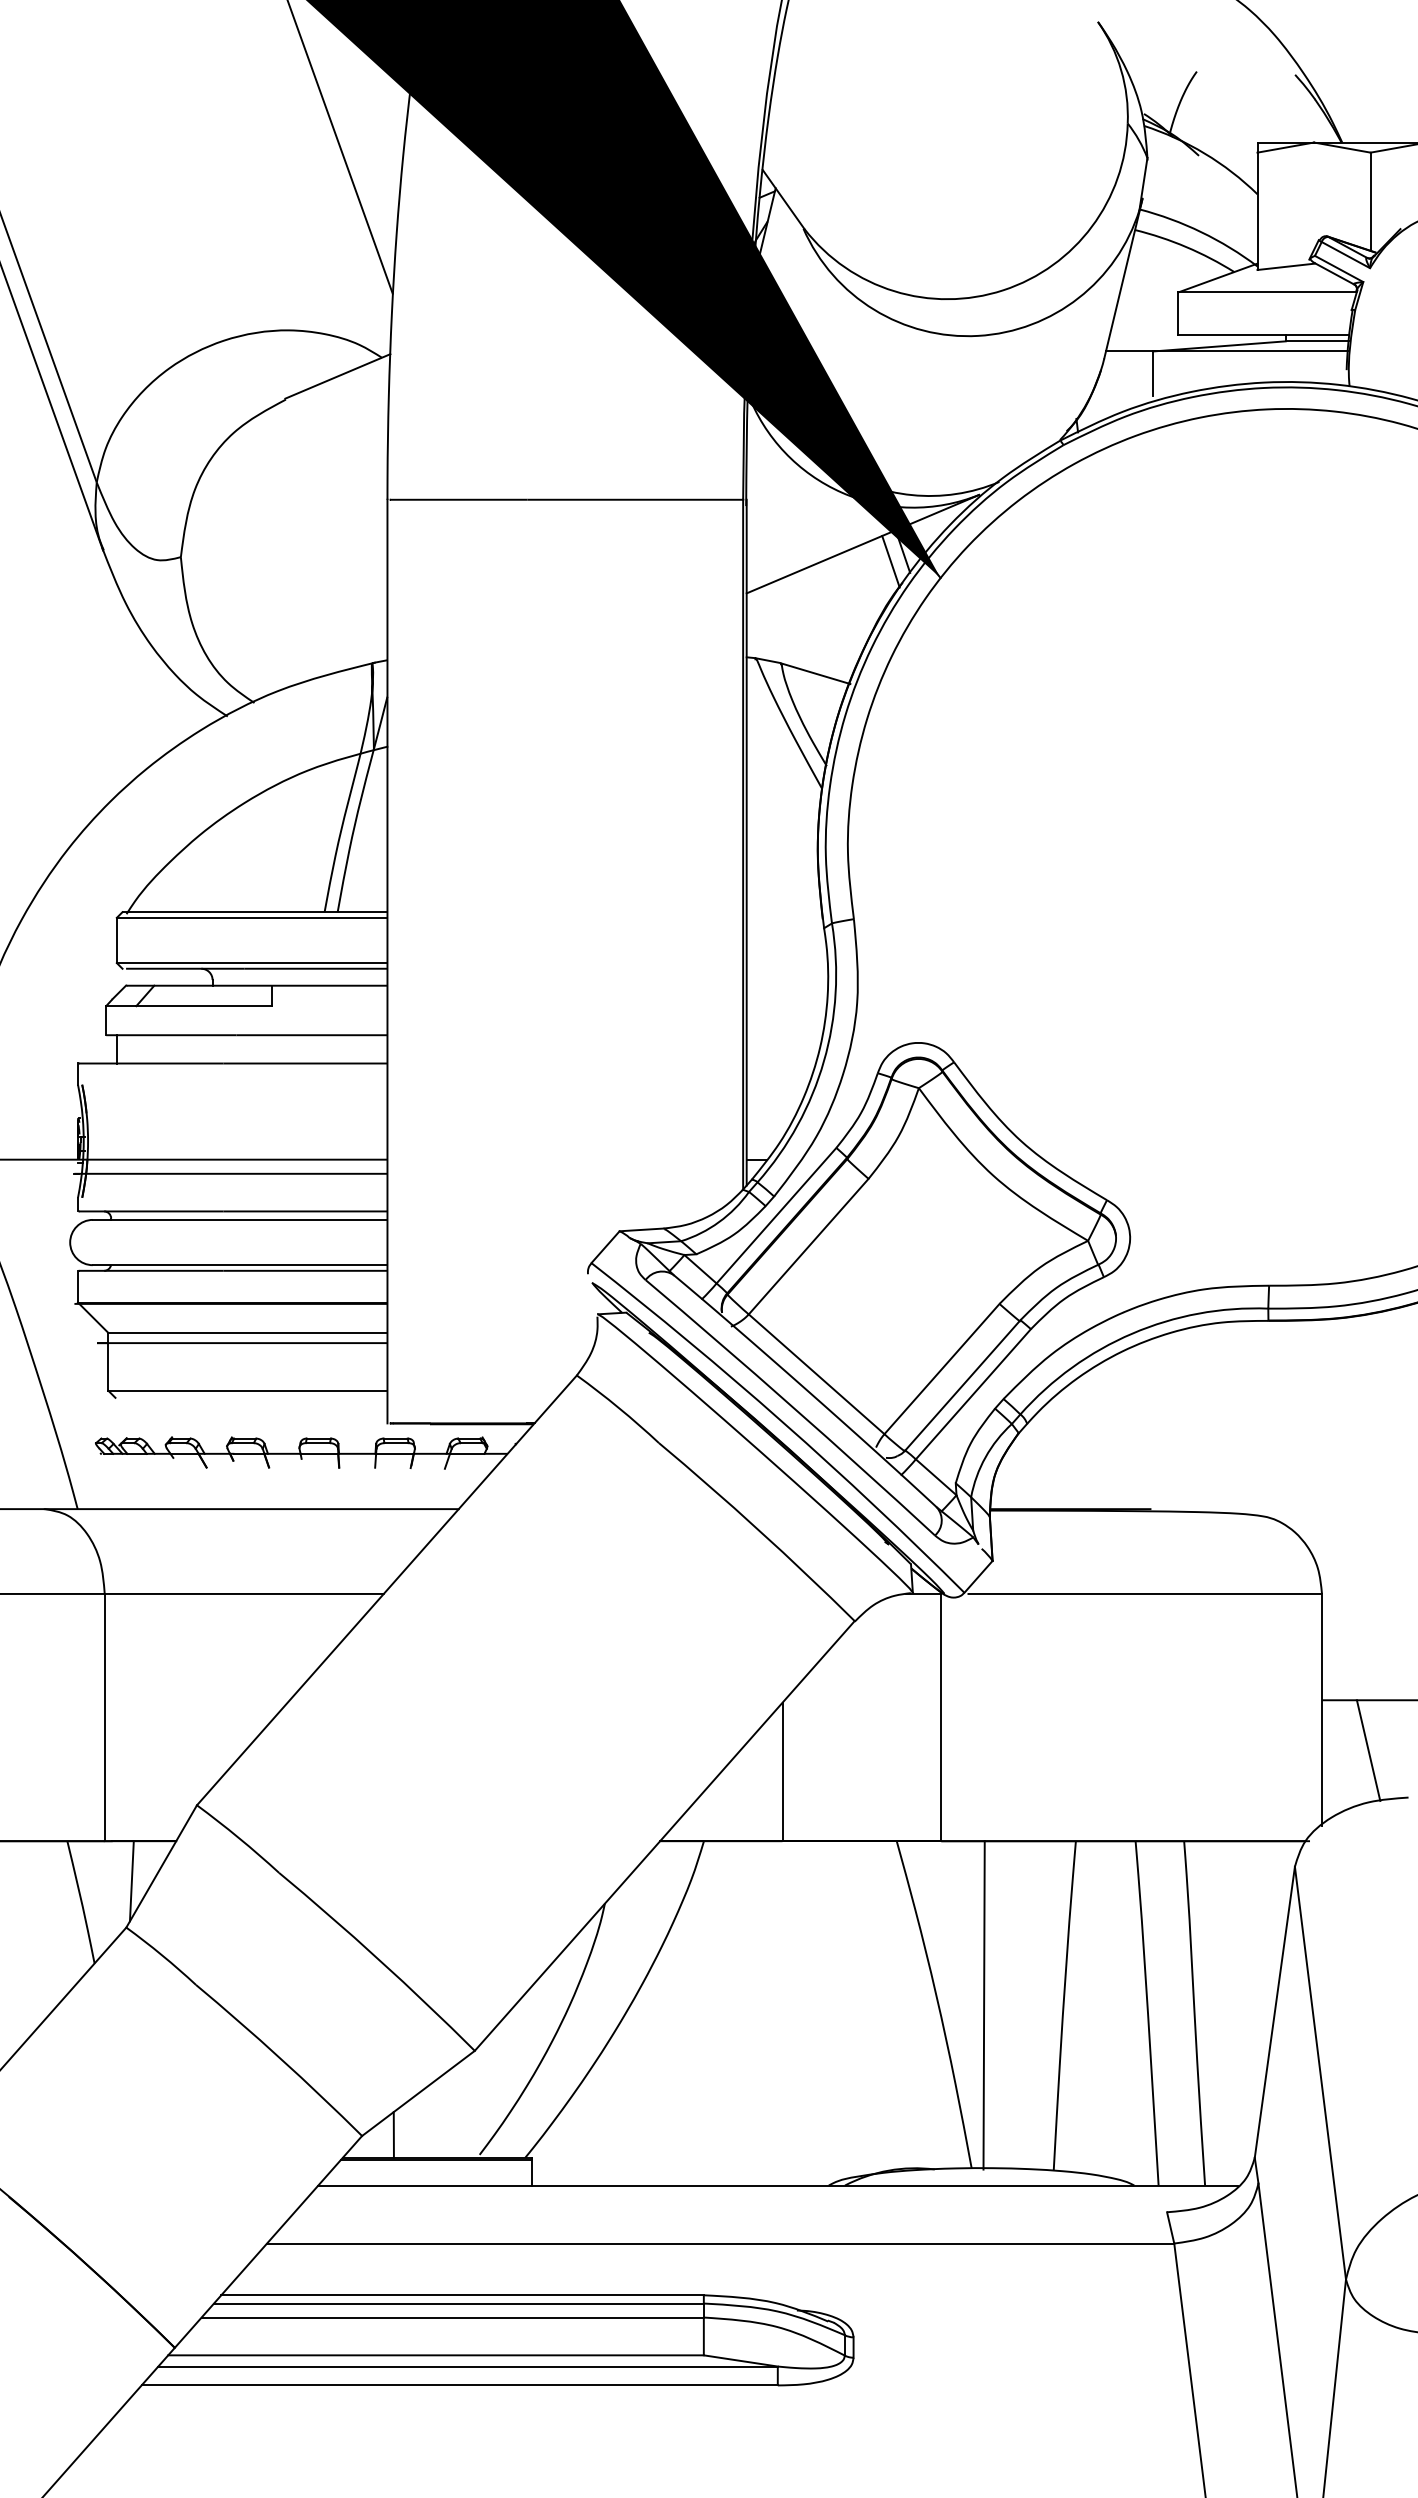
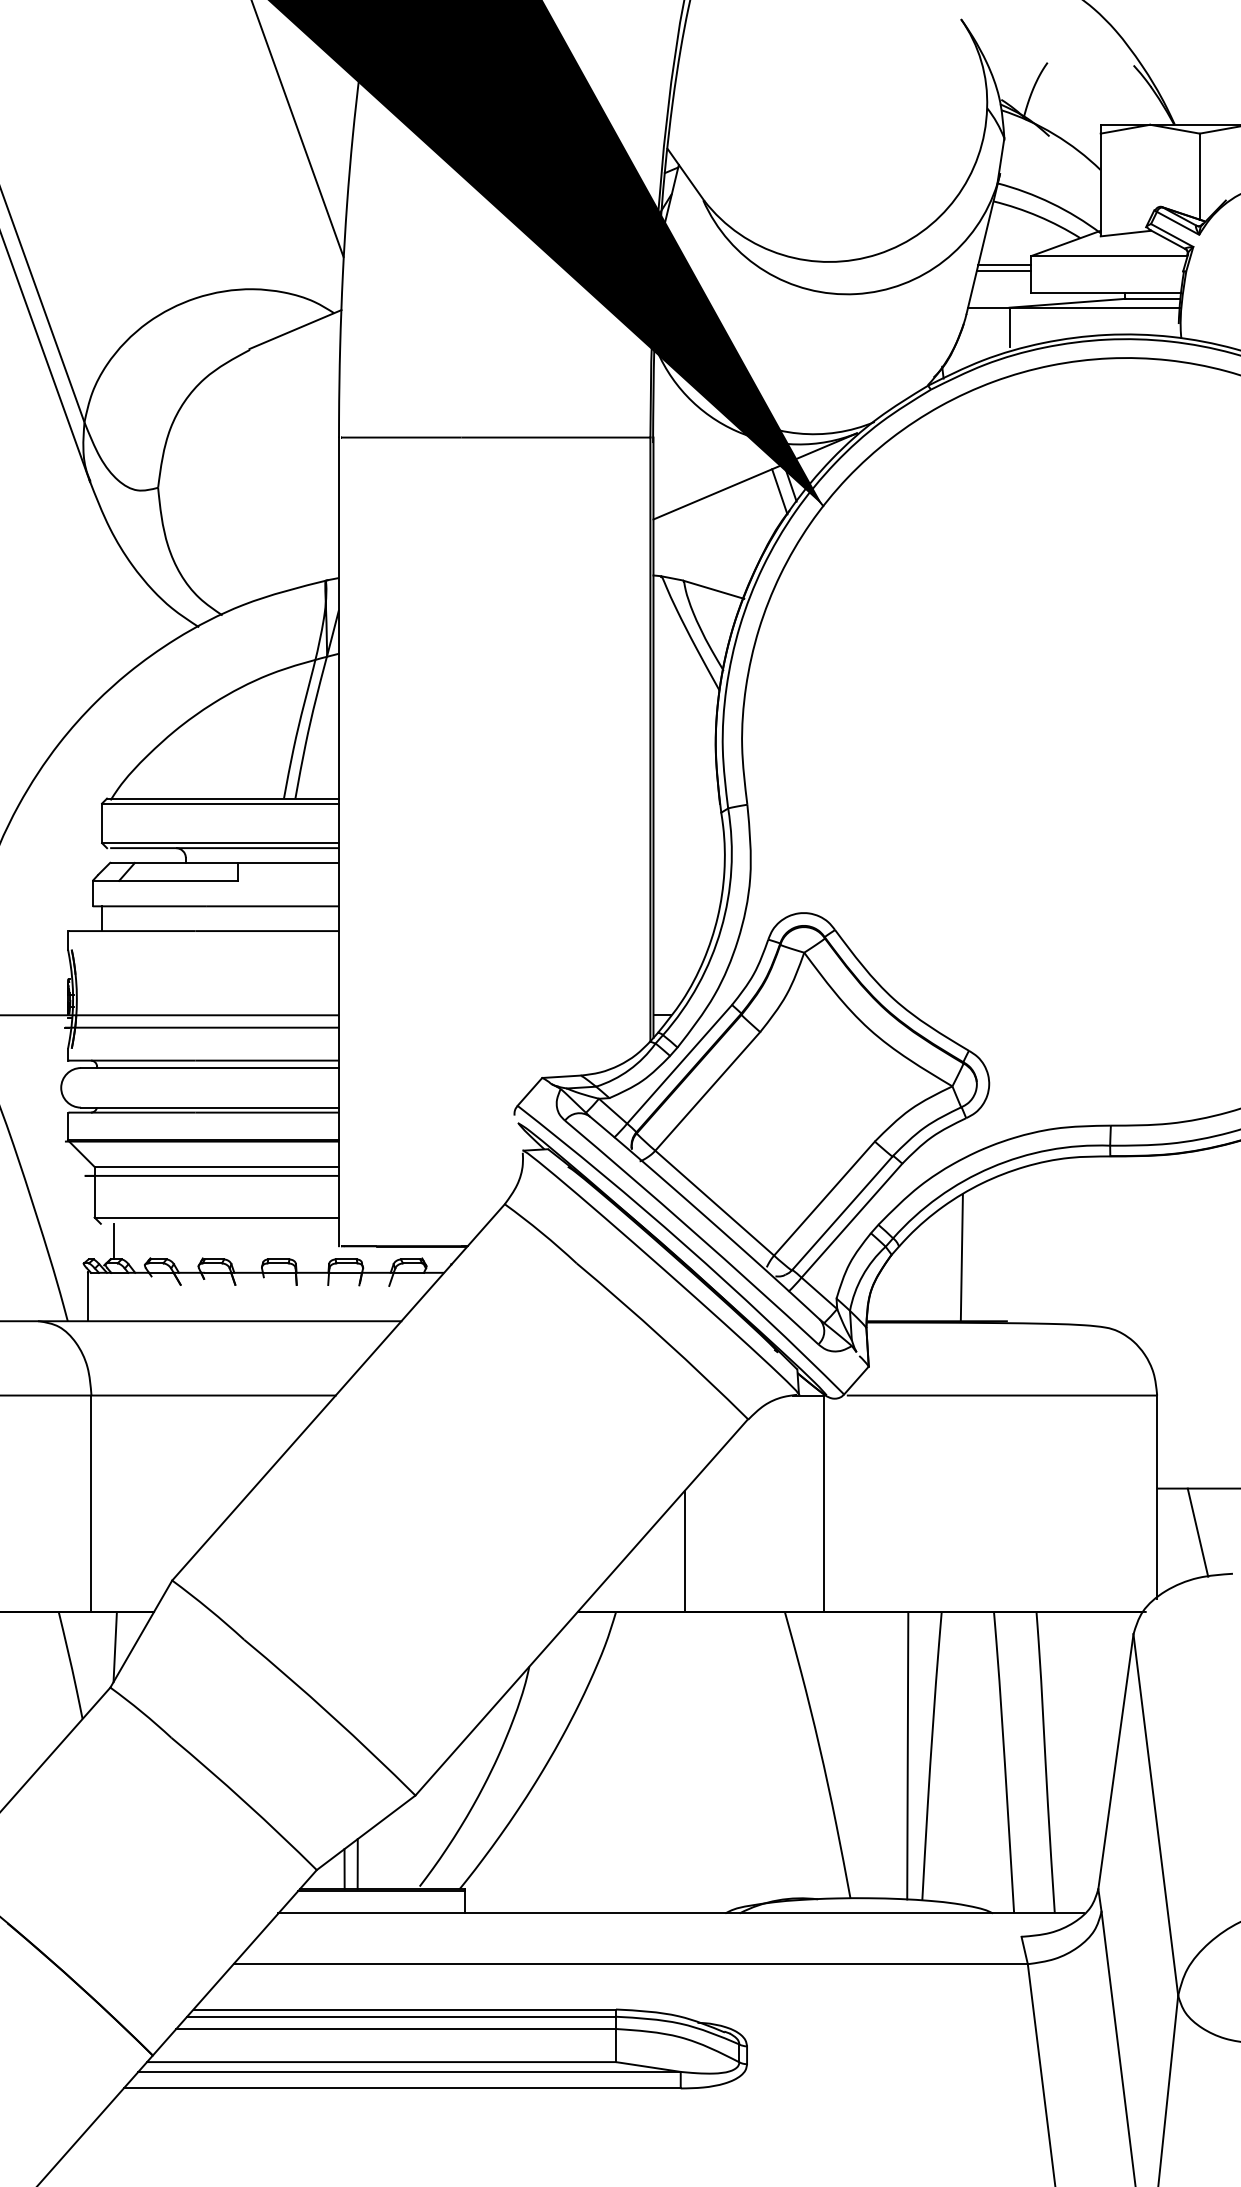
line: (1147, 302) -> (1004, 264), added
line: (1147, 309) -> (1004, 270), added
line: (131, 1417) -> (114, 1241), added
line: (1098, 1436) -> (961, 1257), added
line: (101, 1480) -> (88, 1296), added
line: (983, 2005) -> (907, 1755), moved
line: (408, 2128) -> (357, 1863), added

